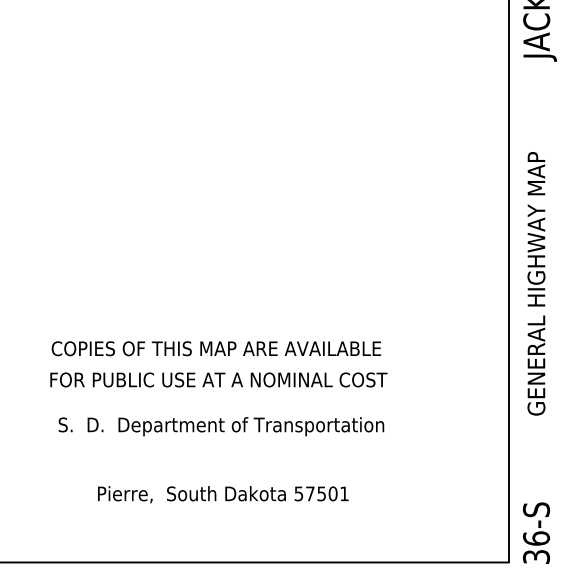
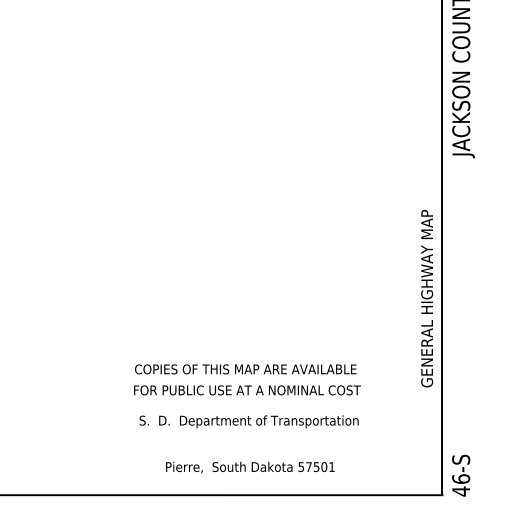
text: (537, 283) -> (427, 298), moved
text: (218, 421) -> (247, 418), moved
text: (537, 556) -> (461, 491), 36-S -> 46-S

